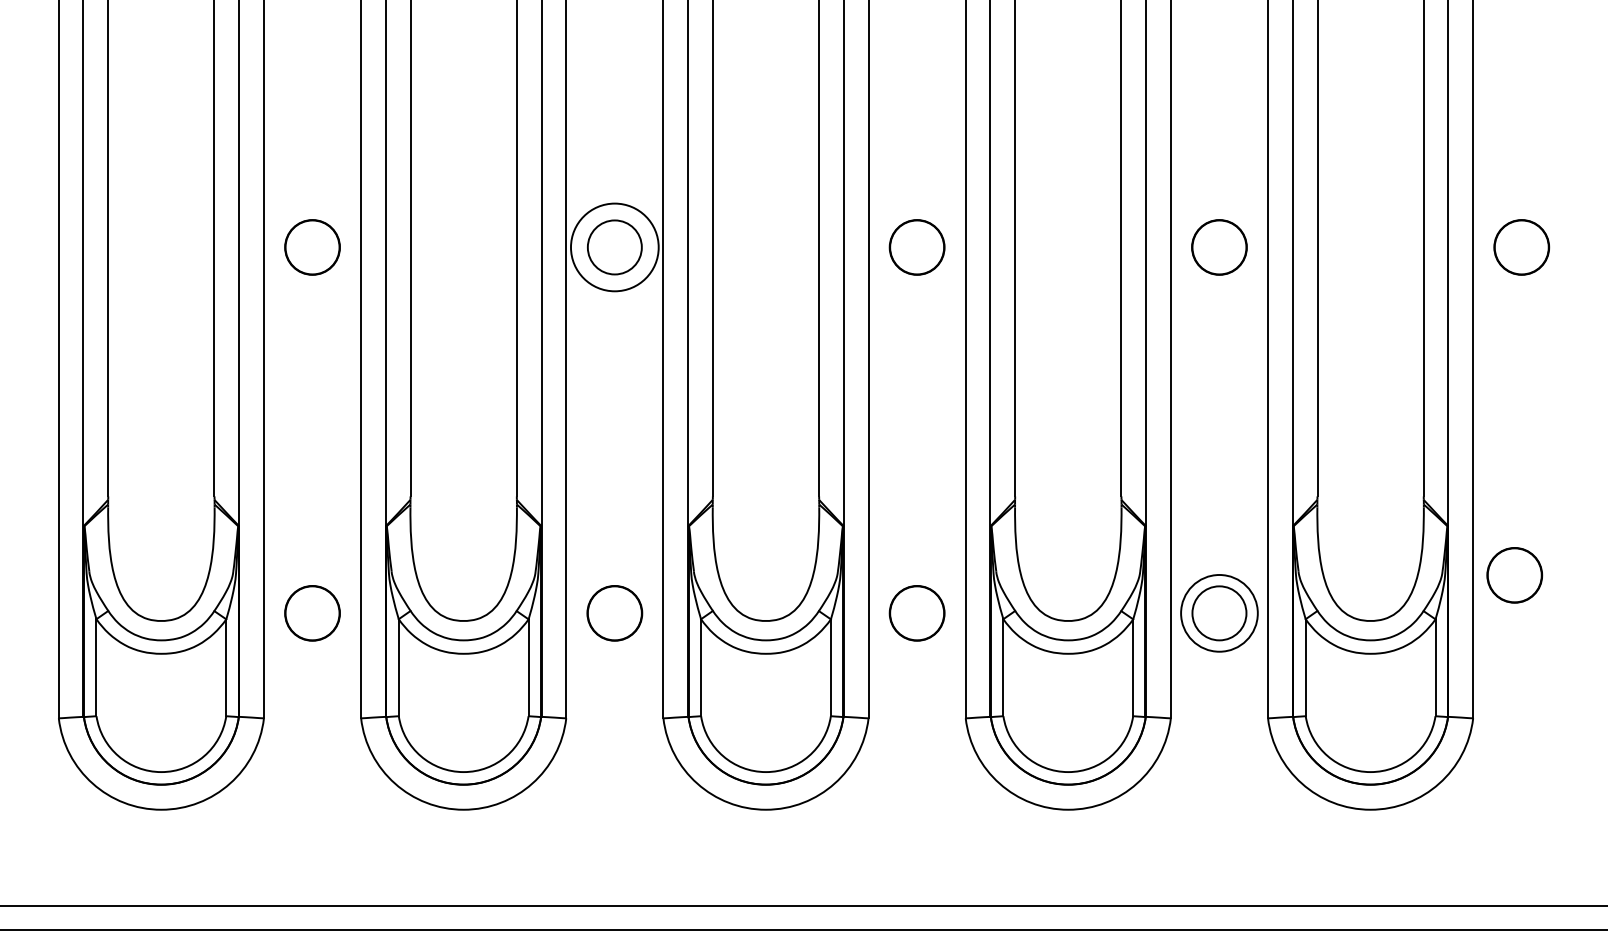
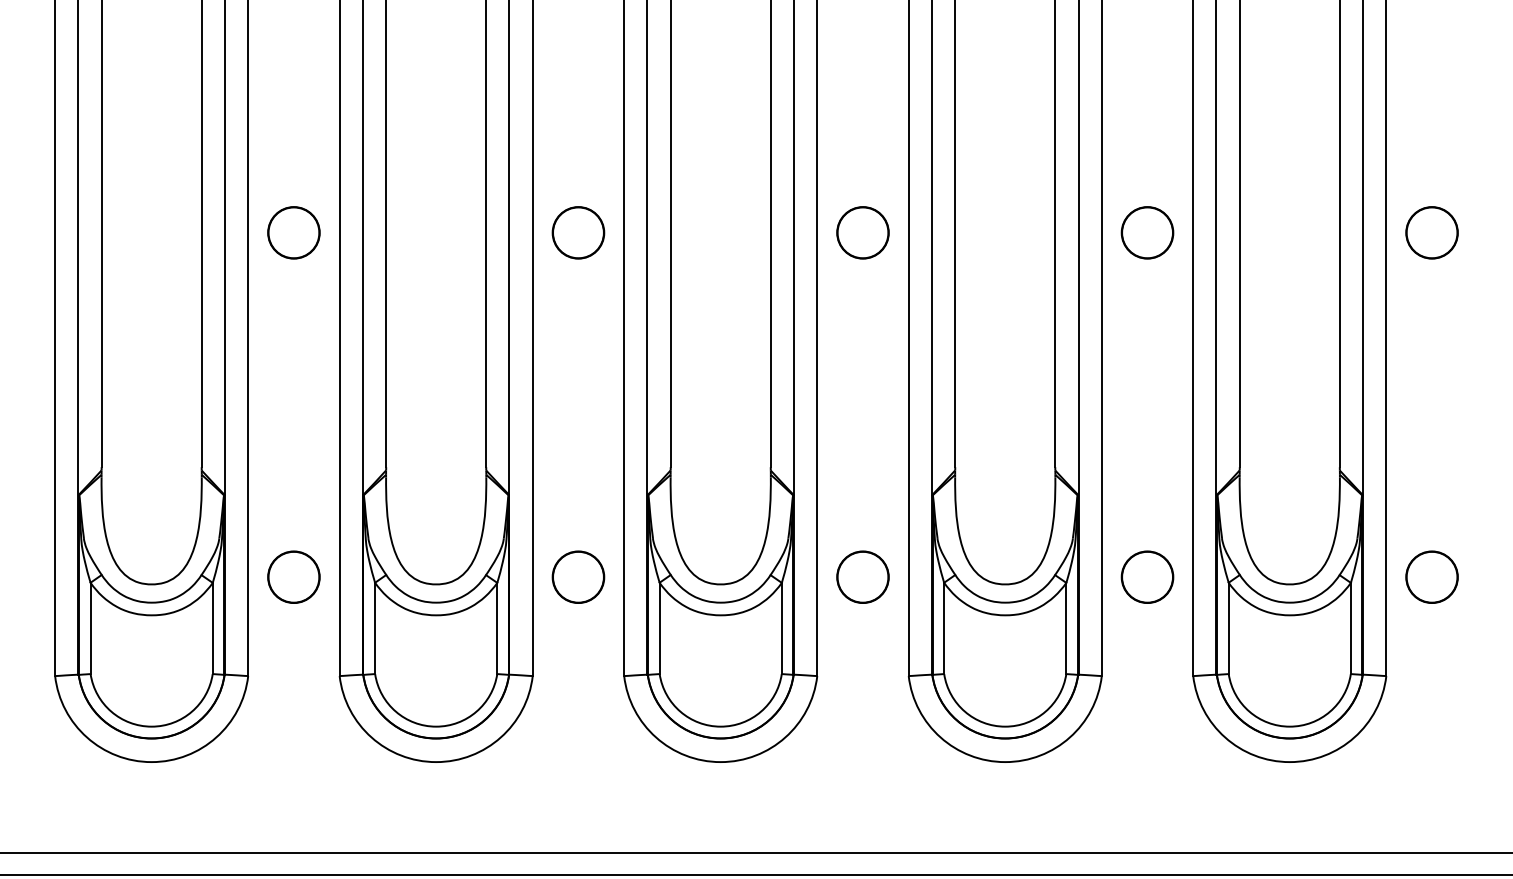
circle: (614, 247) -> (578, 232), size x0.62
part: (1514, 575) -> (1431, 577), moved
circle: (1219, 612) -> (1147, 576), size x0.71

